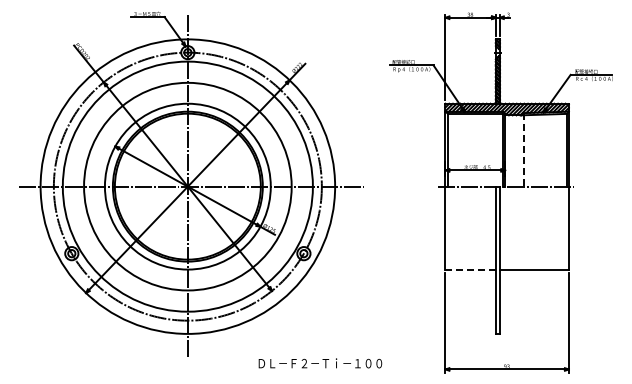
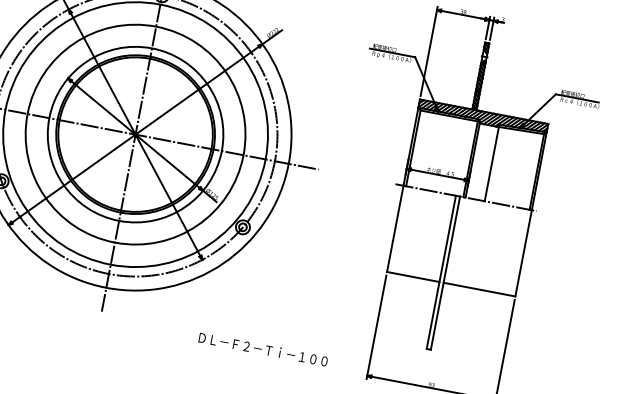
line: (523, 149) -> (492, 162), dashed -> solid
line: (471, 269) -> (414, 277), dashed -> solid
text: (320, 363) -> (263, 349), moved

